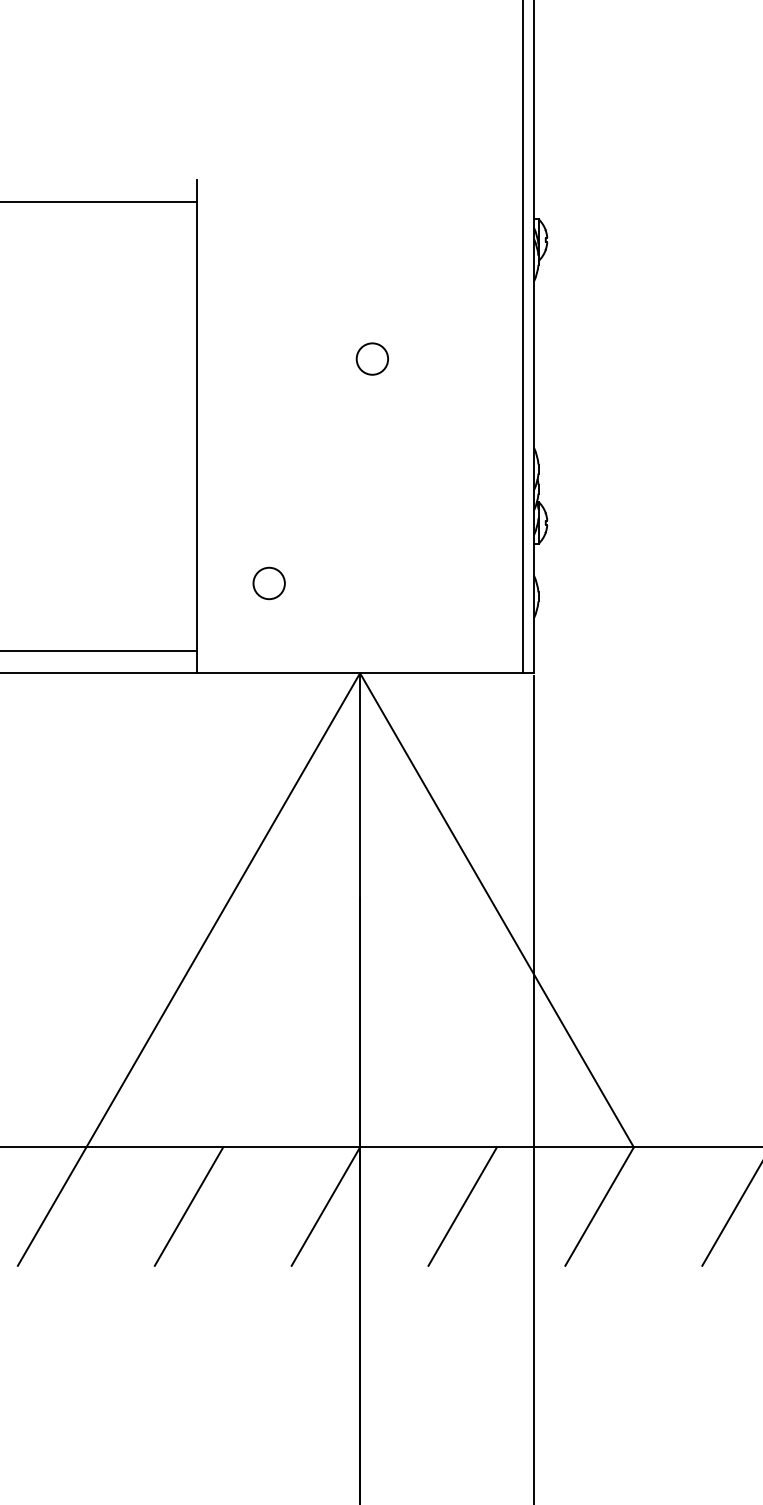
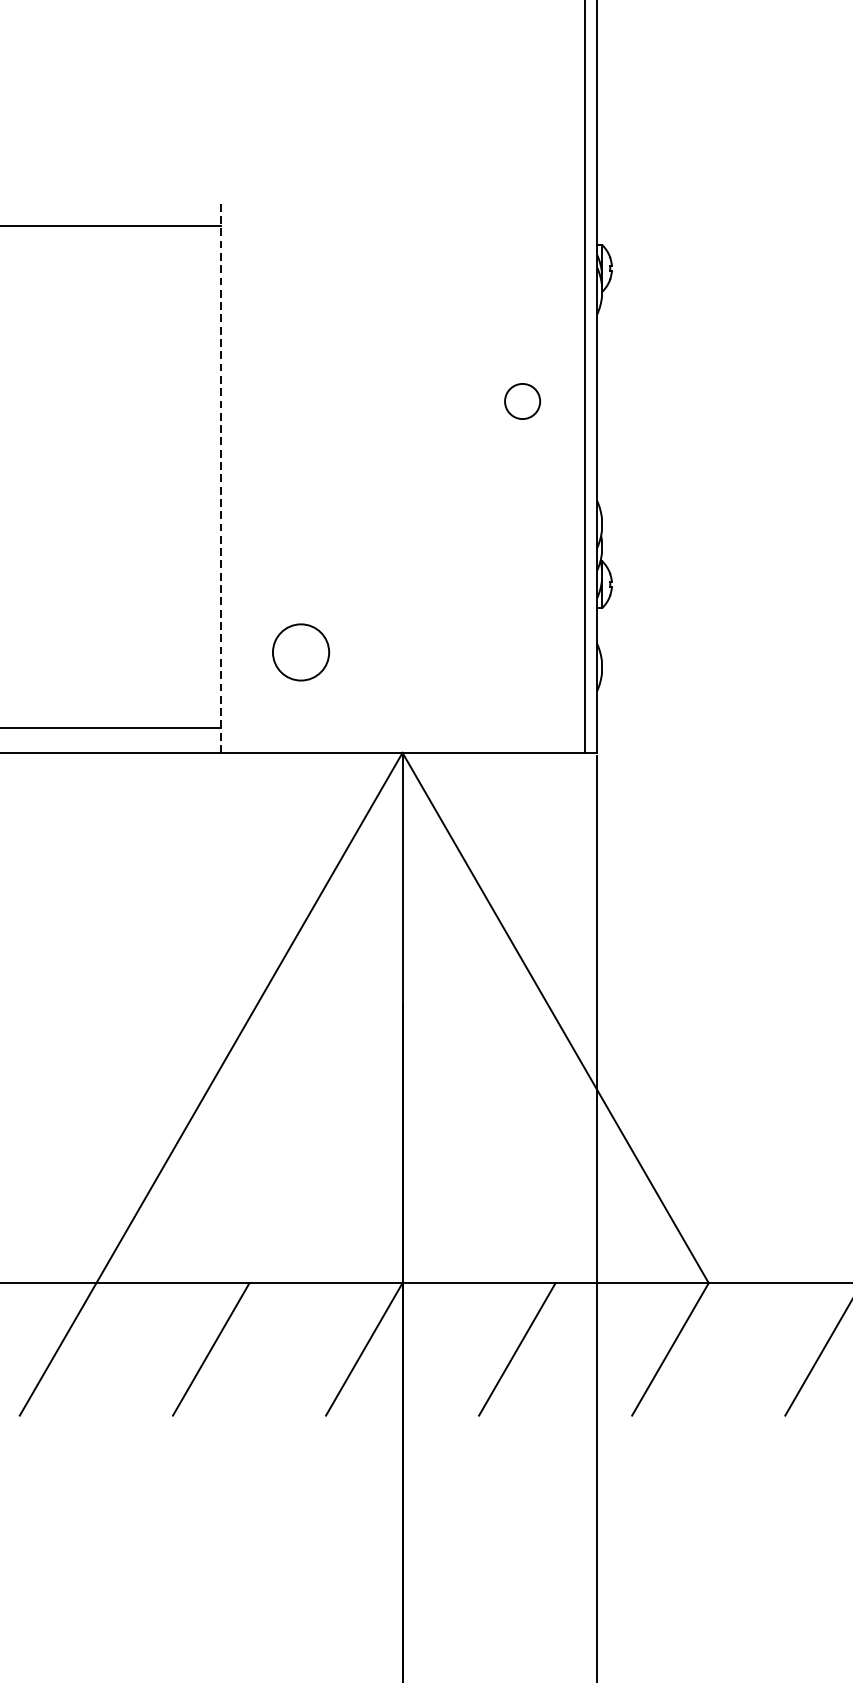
circle: (371, 358) -> (521, 400), moved
line: (197, 426) -> (220, 476), solid -> dashed
circle: (268, 583) -> (300, 652), size x1.6

